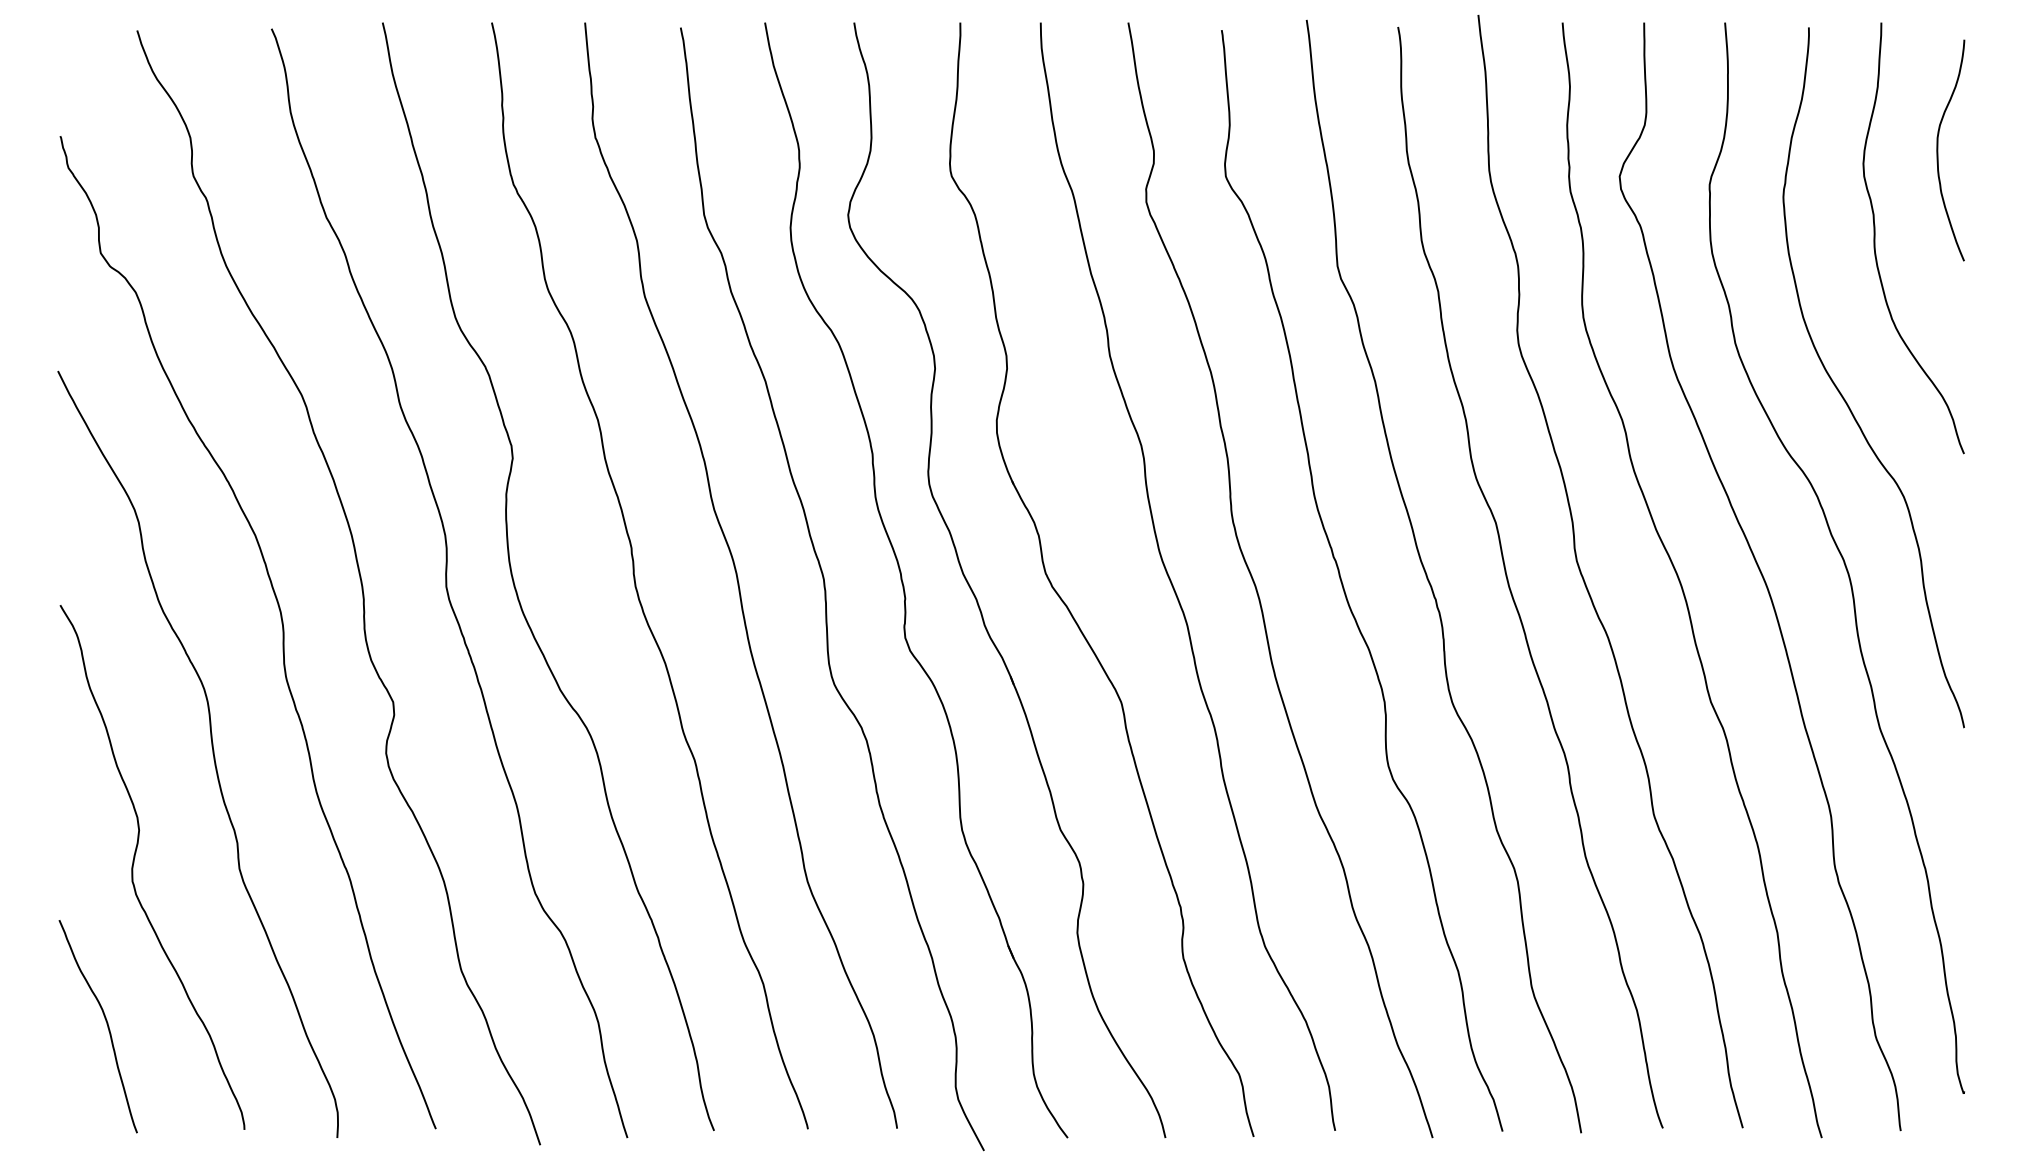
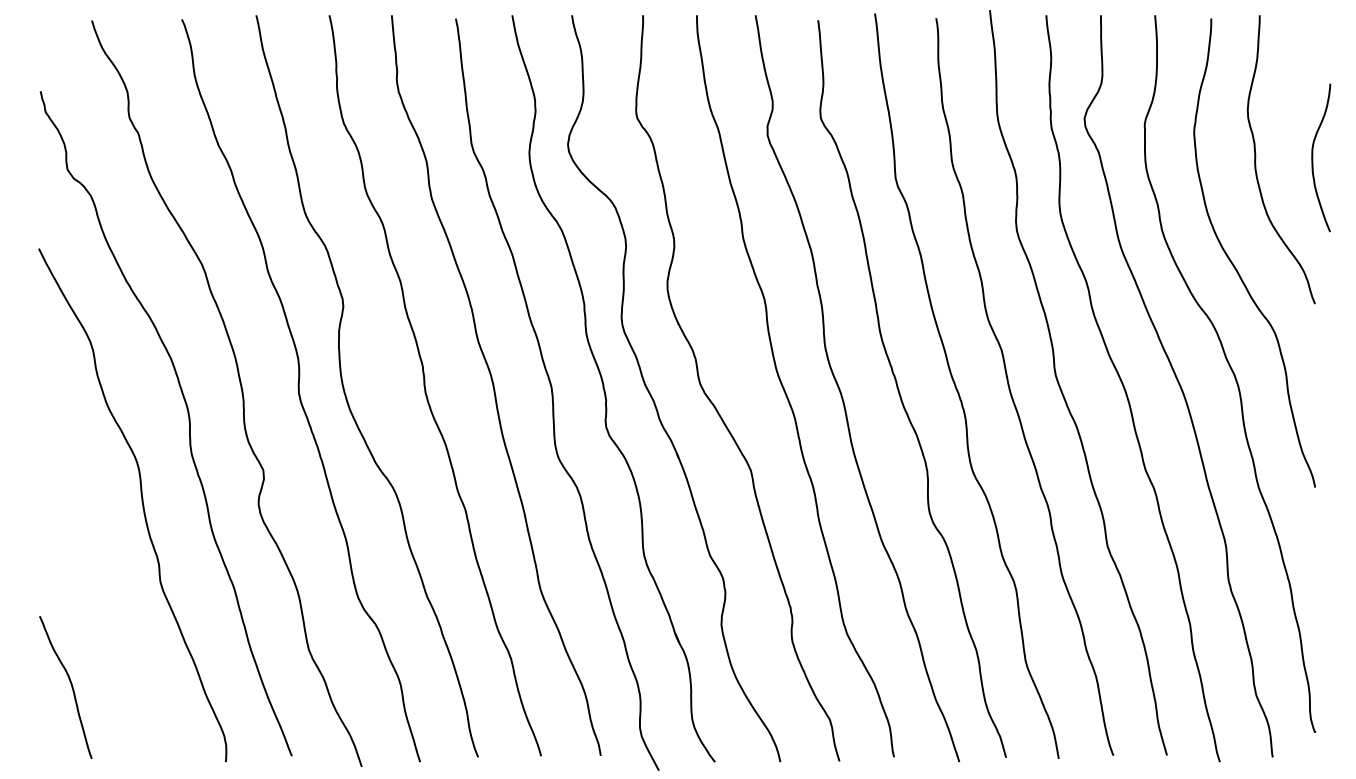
curve: (1939, 149) -> (1313, 157), moved
curve: (135, 863) -> (90, 578), removed

